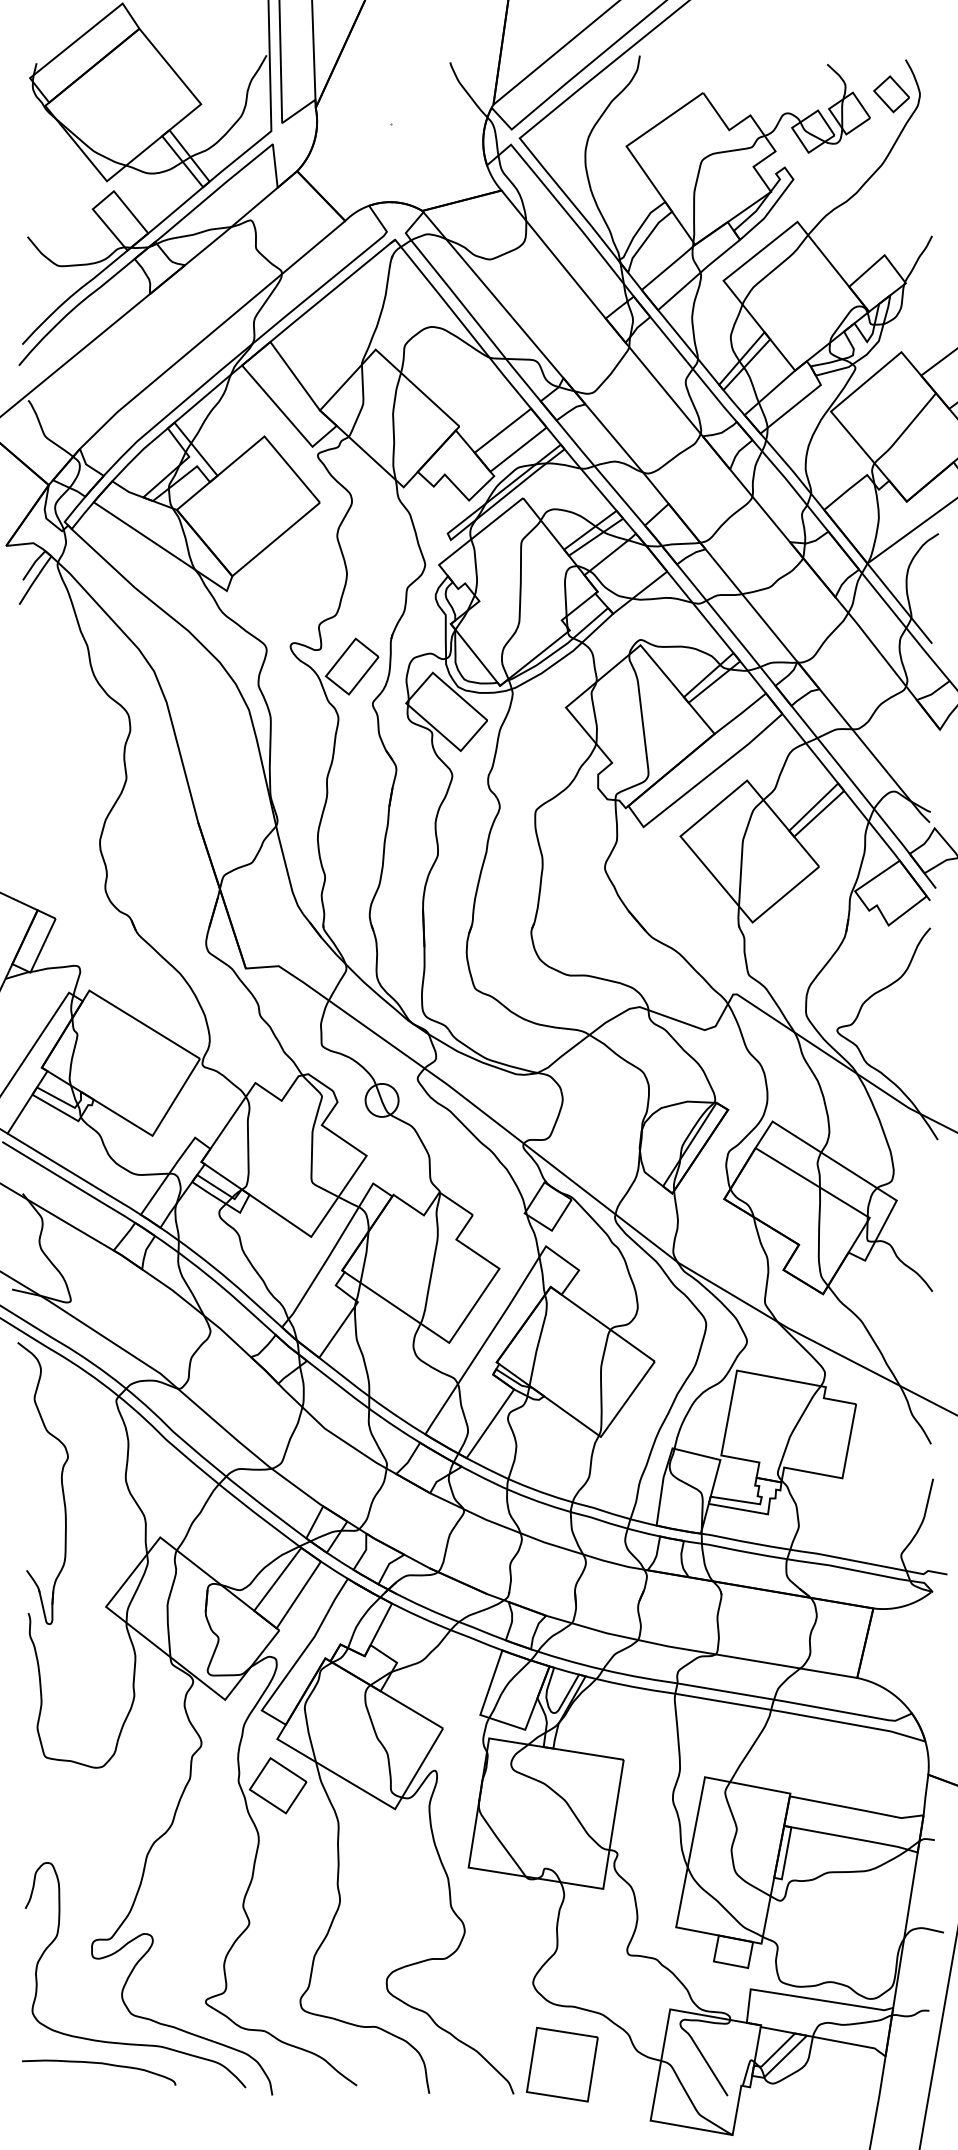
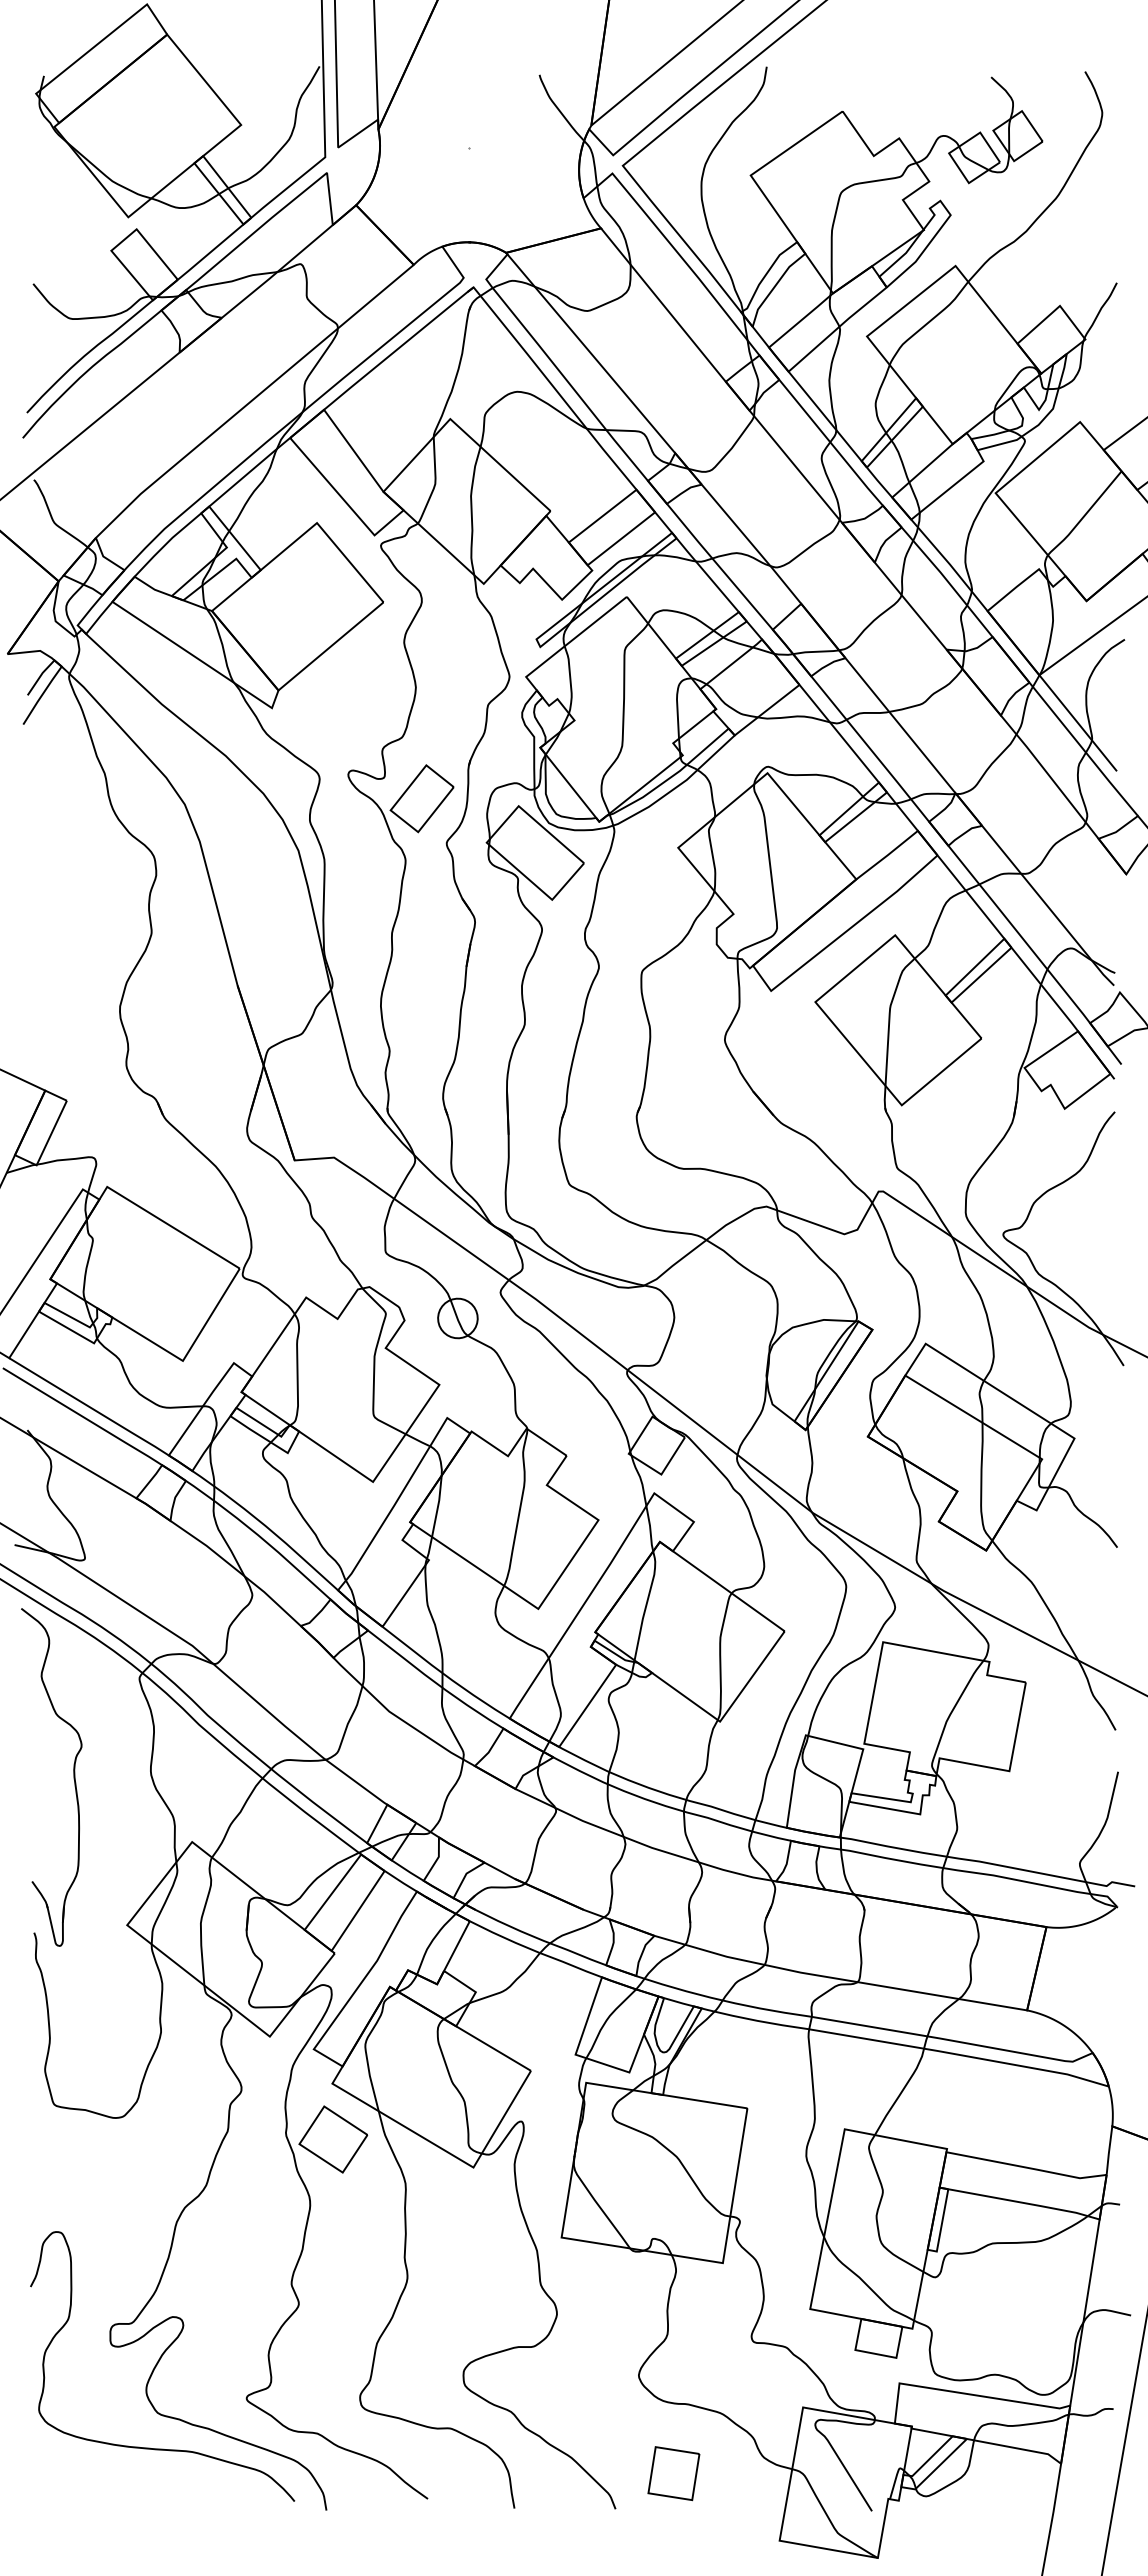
part: (891, 93) -> (1068, 112), removed
curve: (98, 2063) -> (118, 2472), removed
part: (562, 2064) -> (673, 2473), size x0.6

